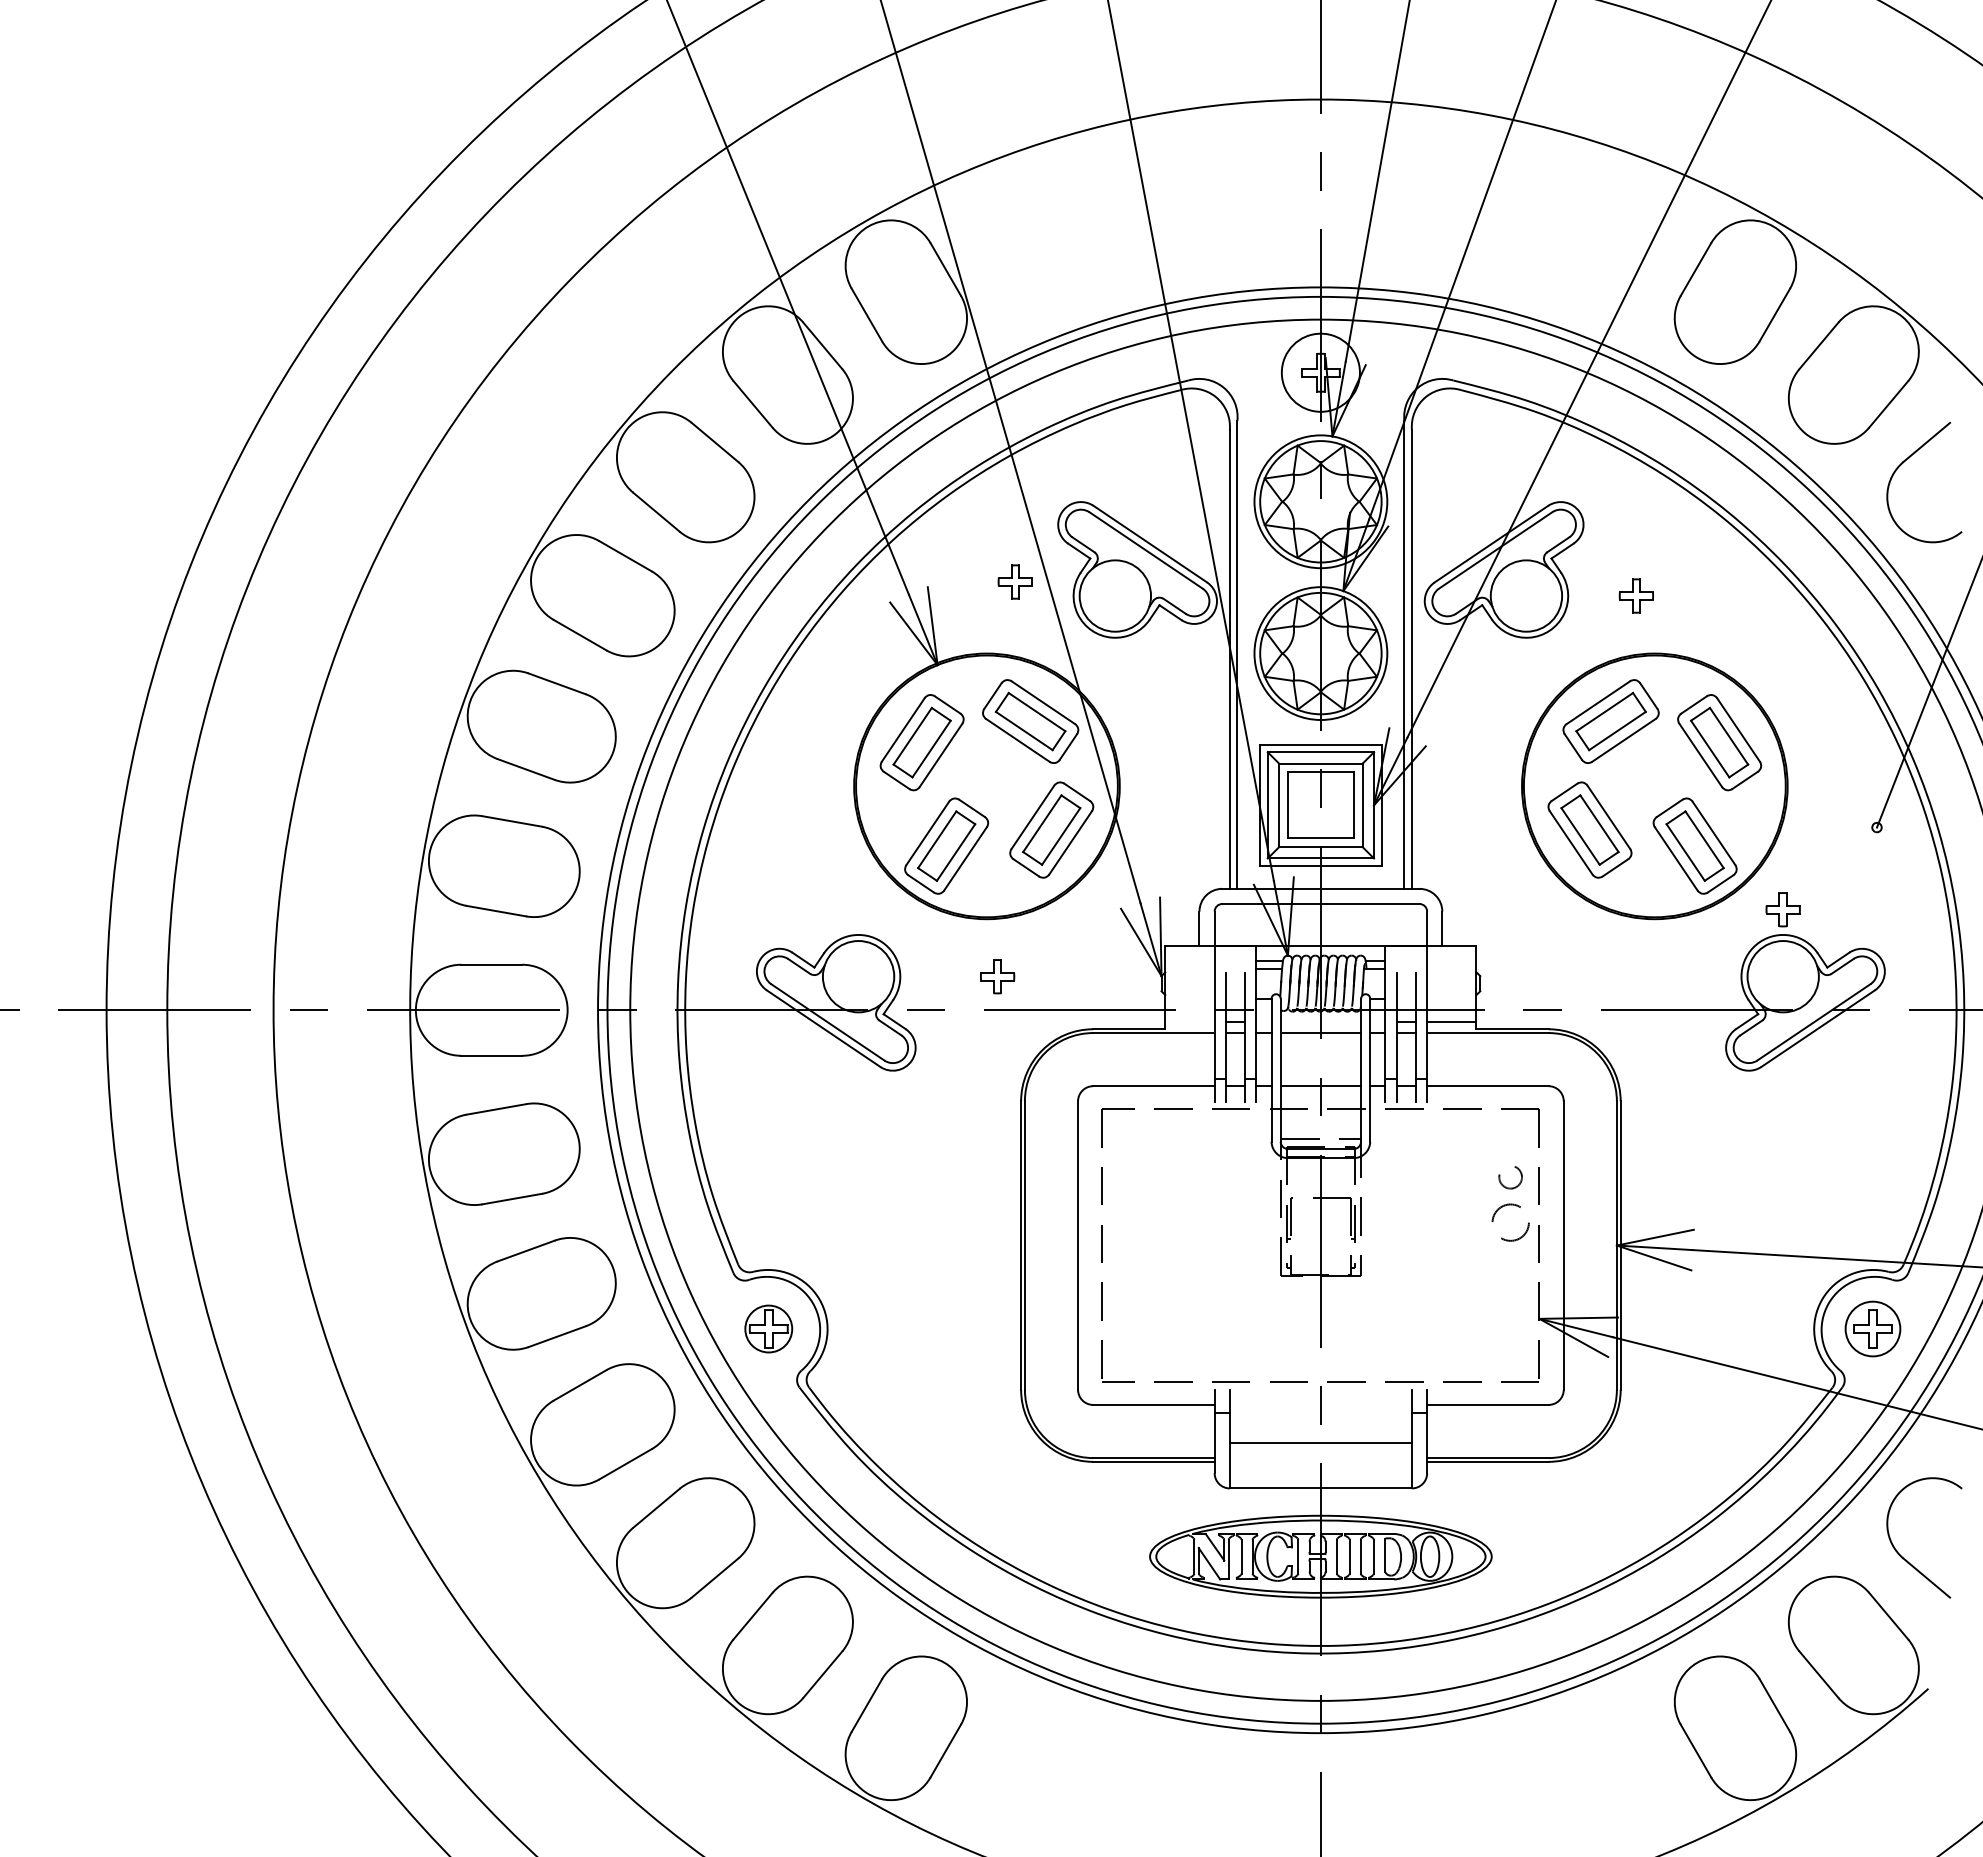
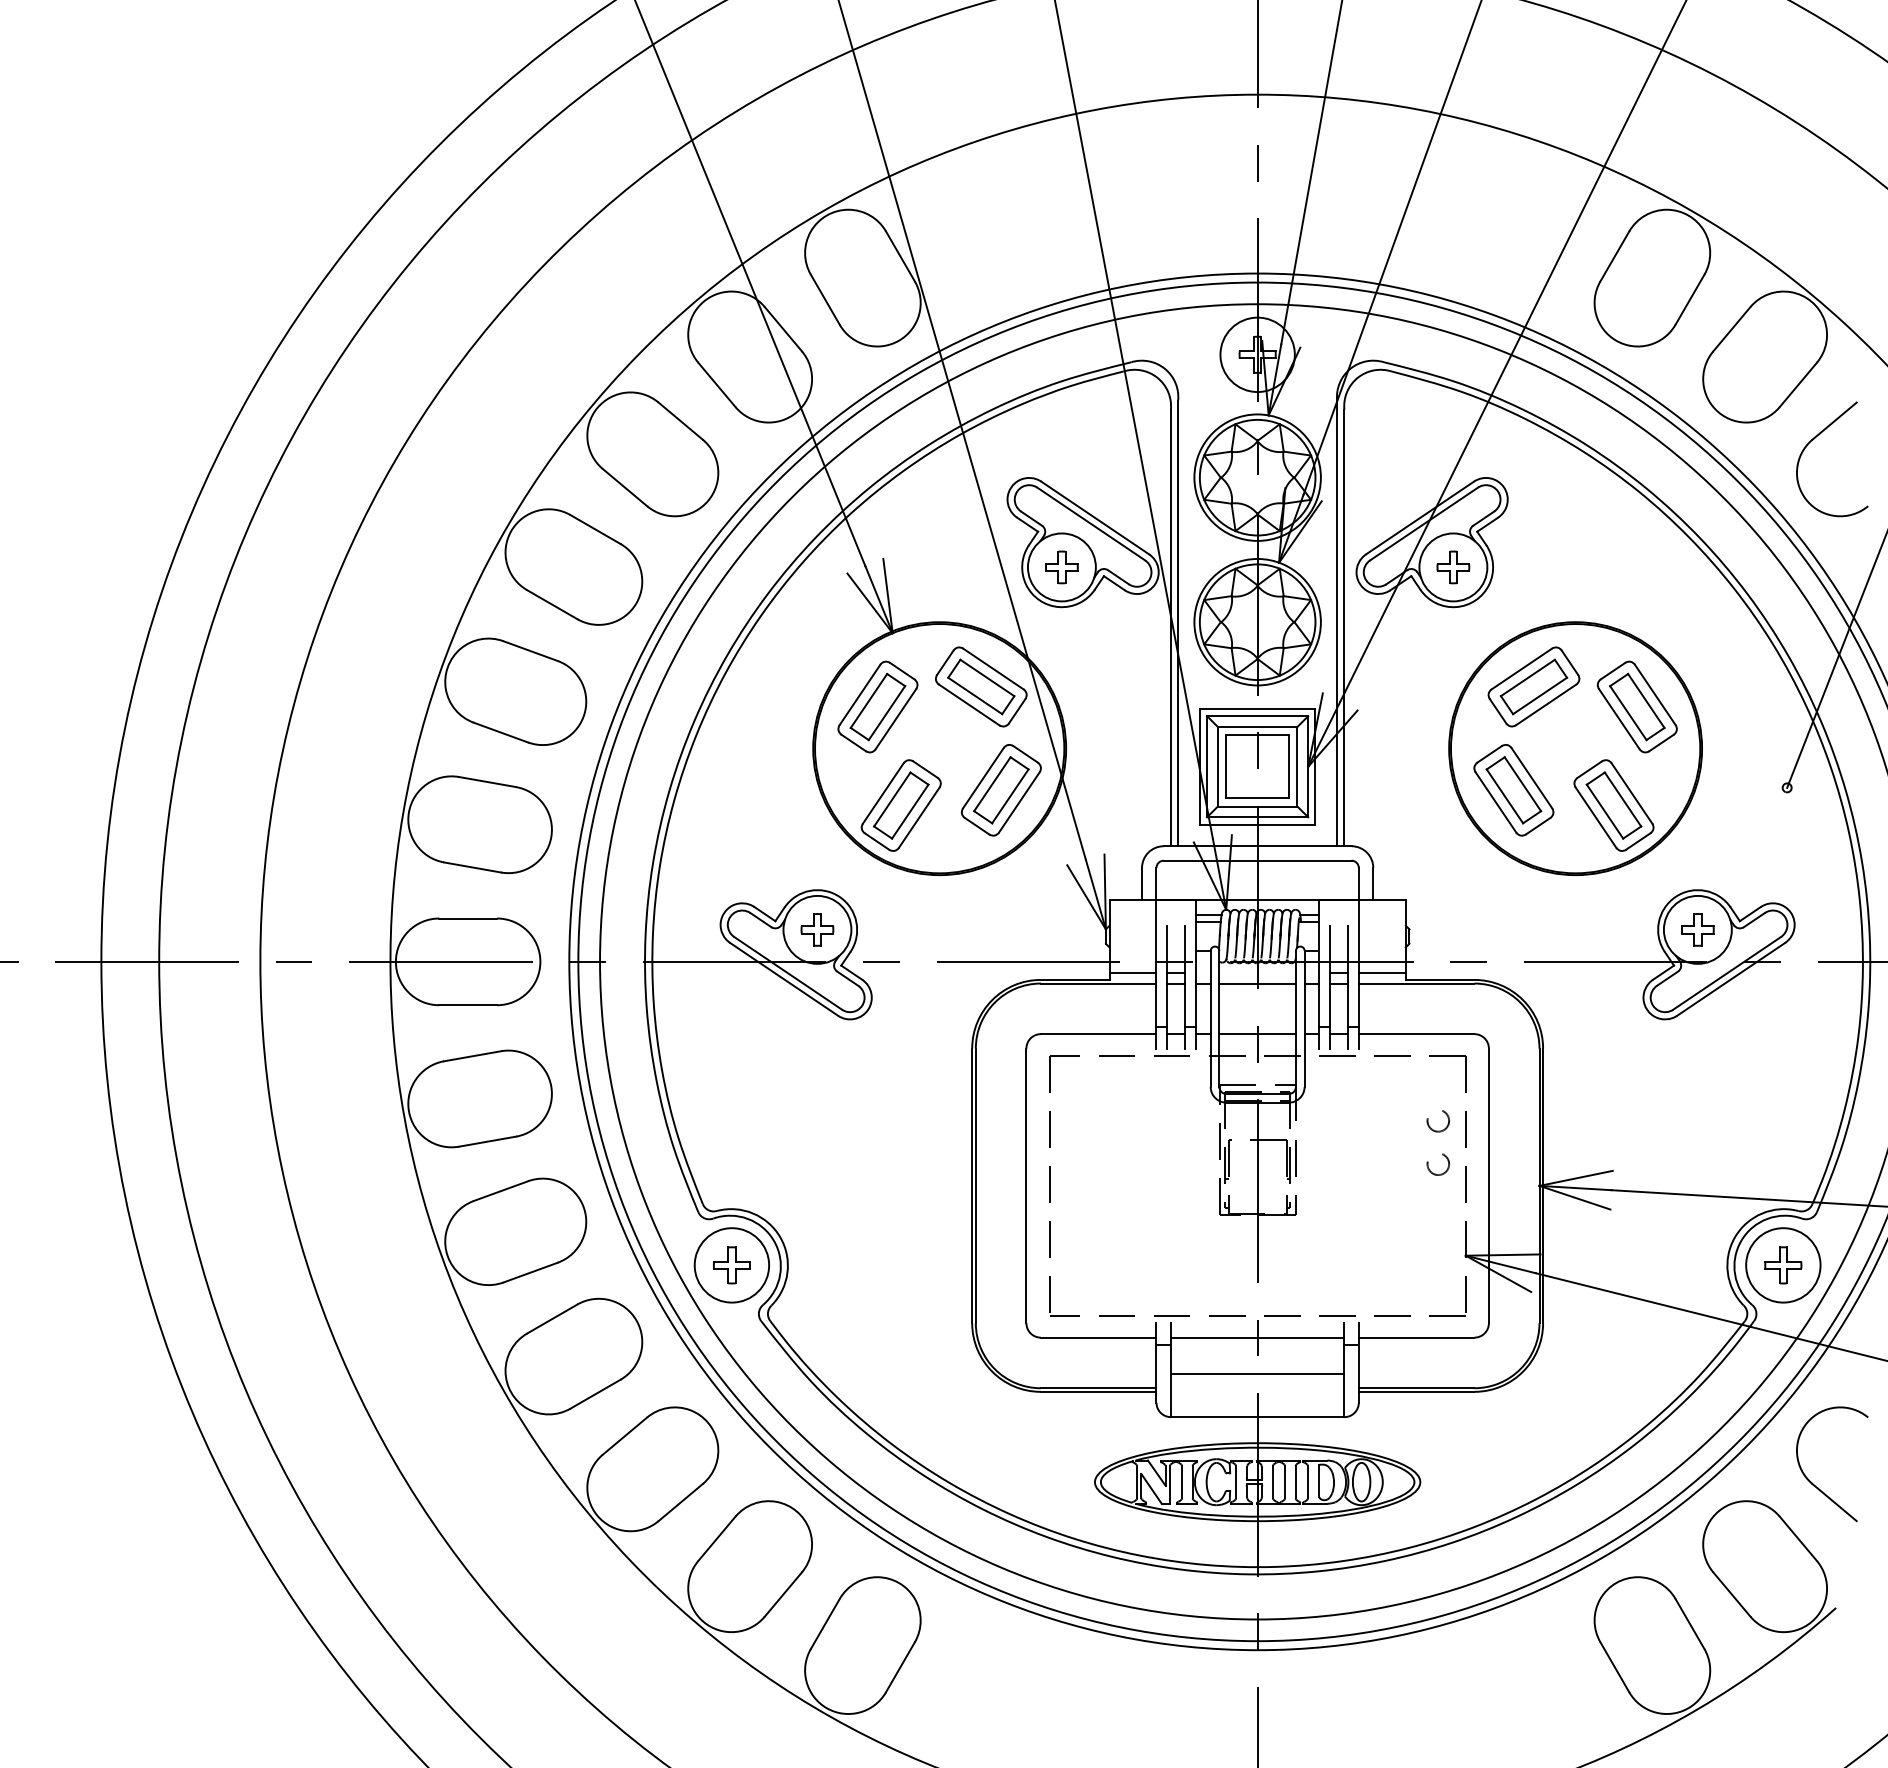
part: (1014, 581) -> (1061, 566), moved
part: (1635, 595) -> (1452, 566), moved
part: (1782, 909) -> (1697, 929), moved
part: (997, 976) -> (817, 929), moved
line: (1189, 1021) -> (1132, 972), added
circle: (1510, 1222) -> (1438, 1163), size x0.62
circle: (768, 1328) -> (731, 1264), size x1.67
circle: (1872, 1328) -> (1782, 1264), size x1.43
line: (1320, 1404) -> (1257, 1337), added

